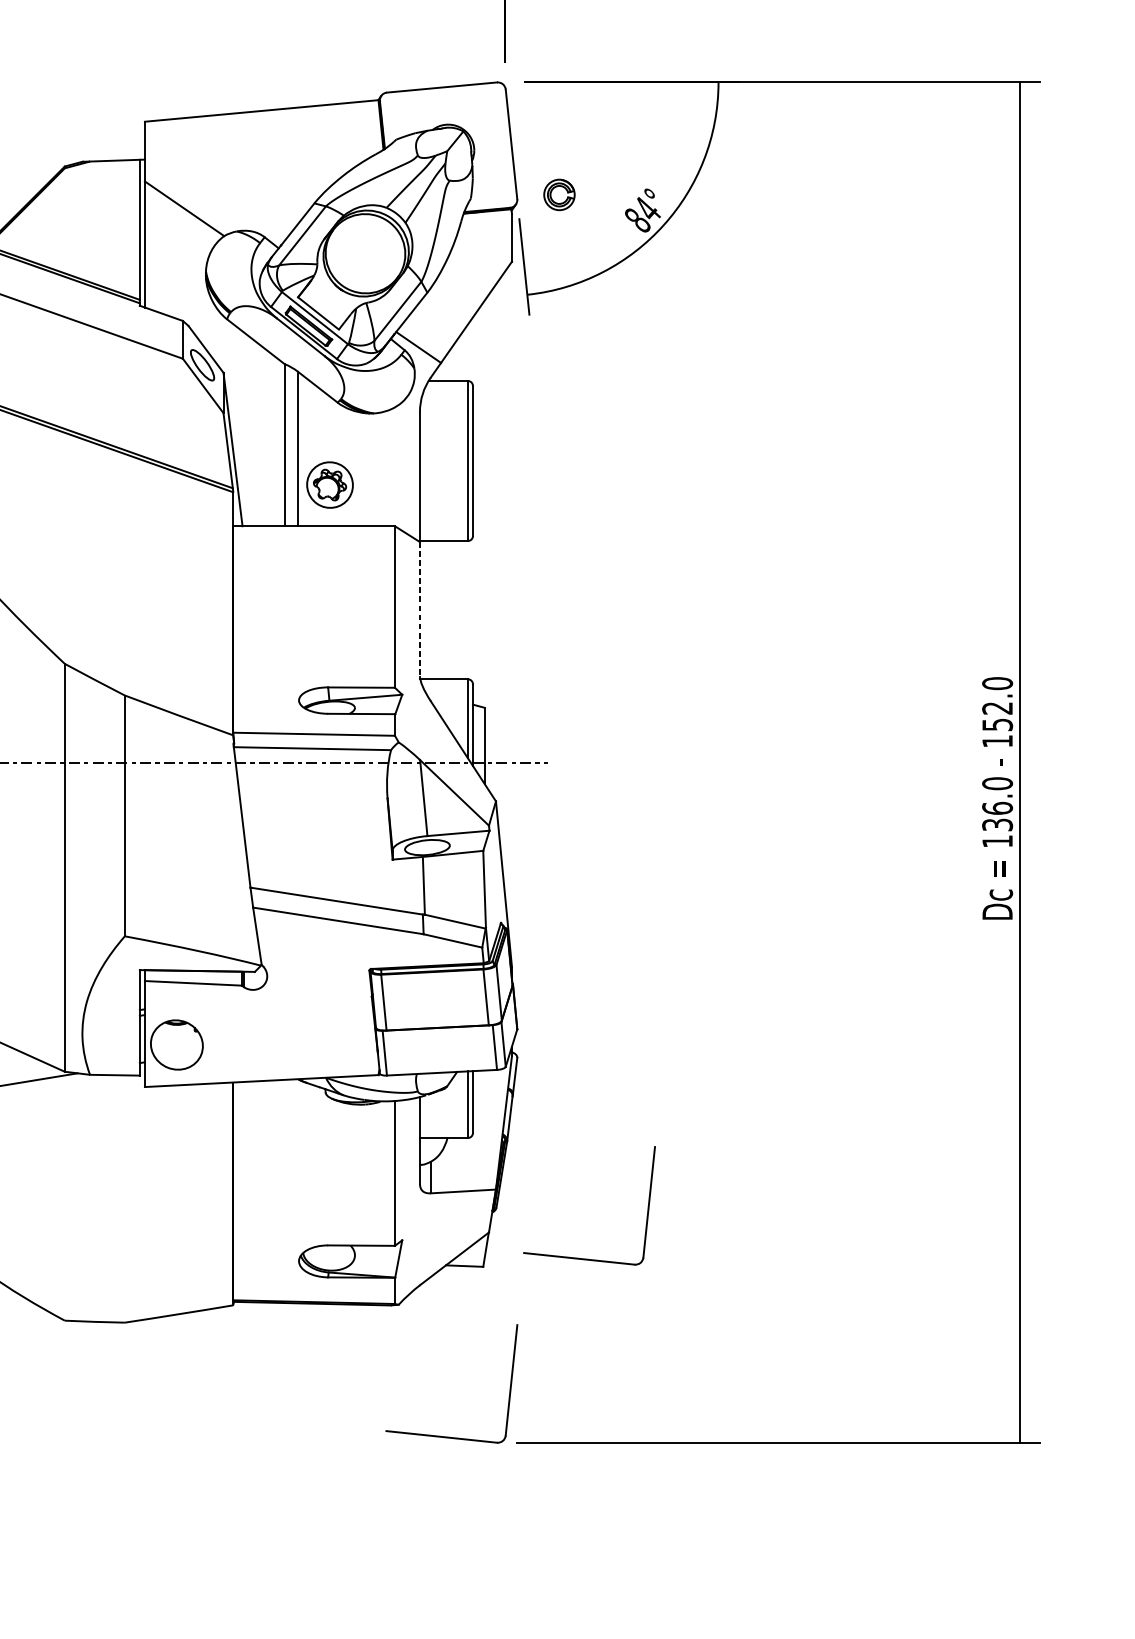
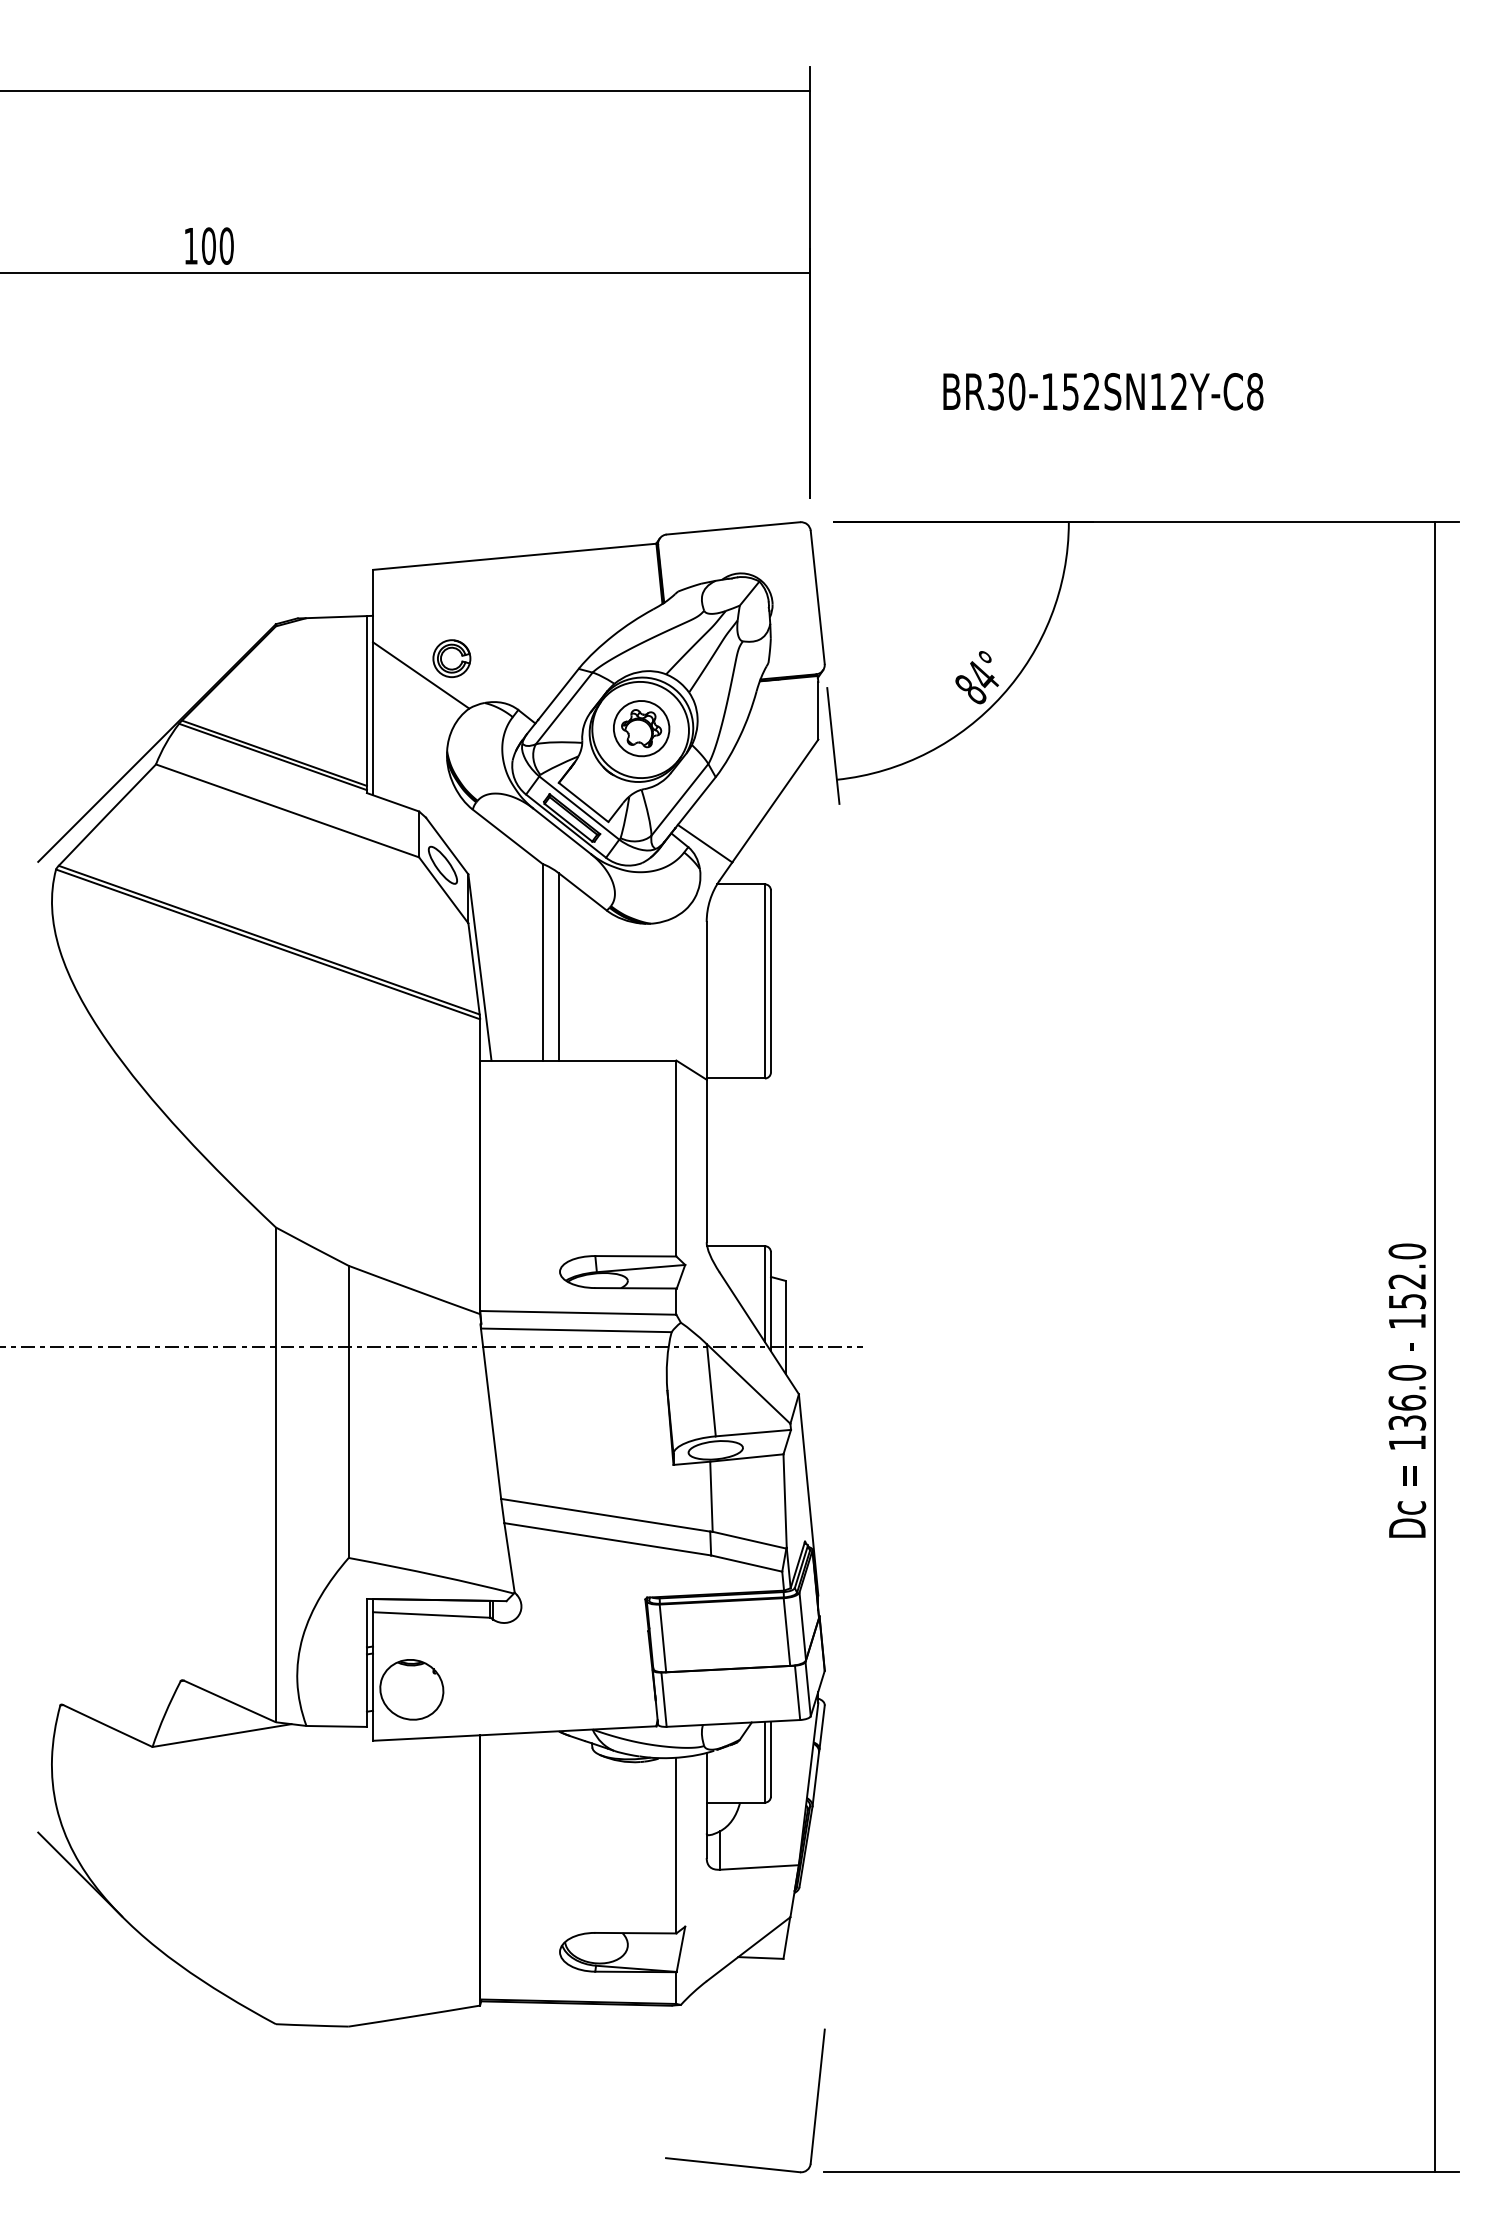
part: (559, 194) -> (451, 658), moved
part: (329, 484) -> (641, 728), moved
line: (419, 609) -> (706, 1161), dashed -> solid
part: (583, 1258) -> (905, 1948), removed

